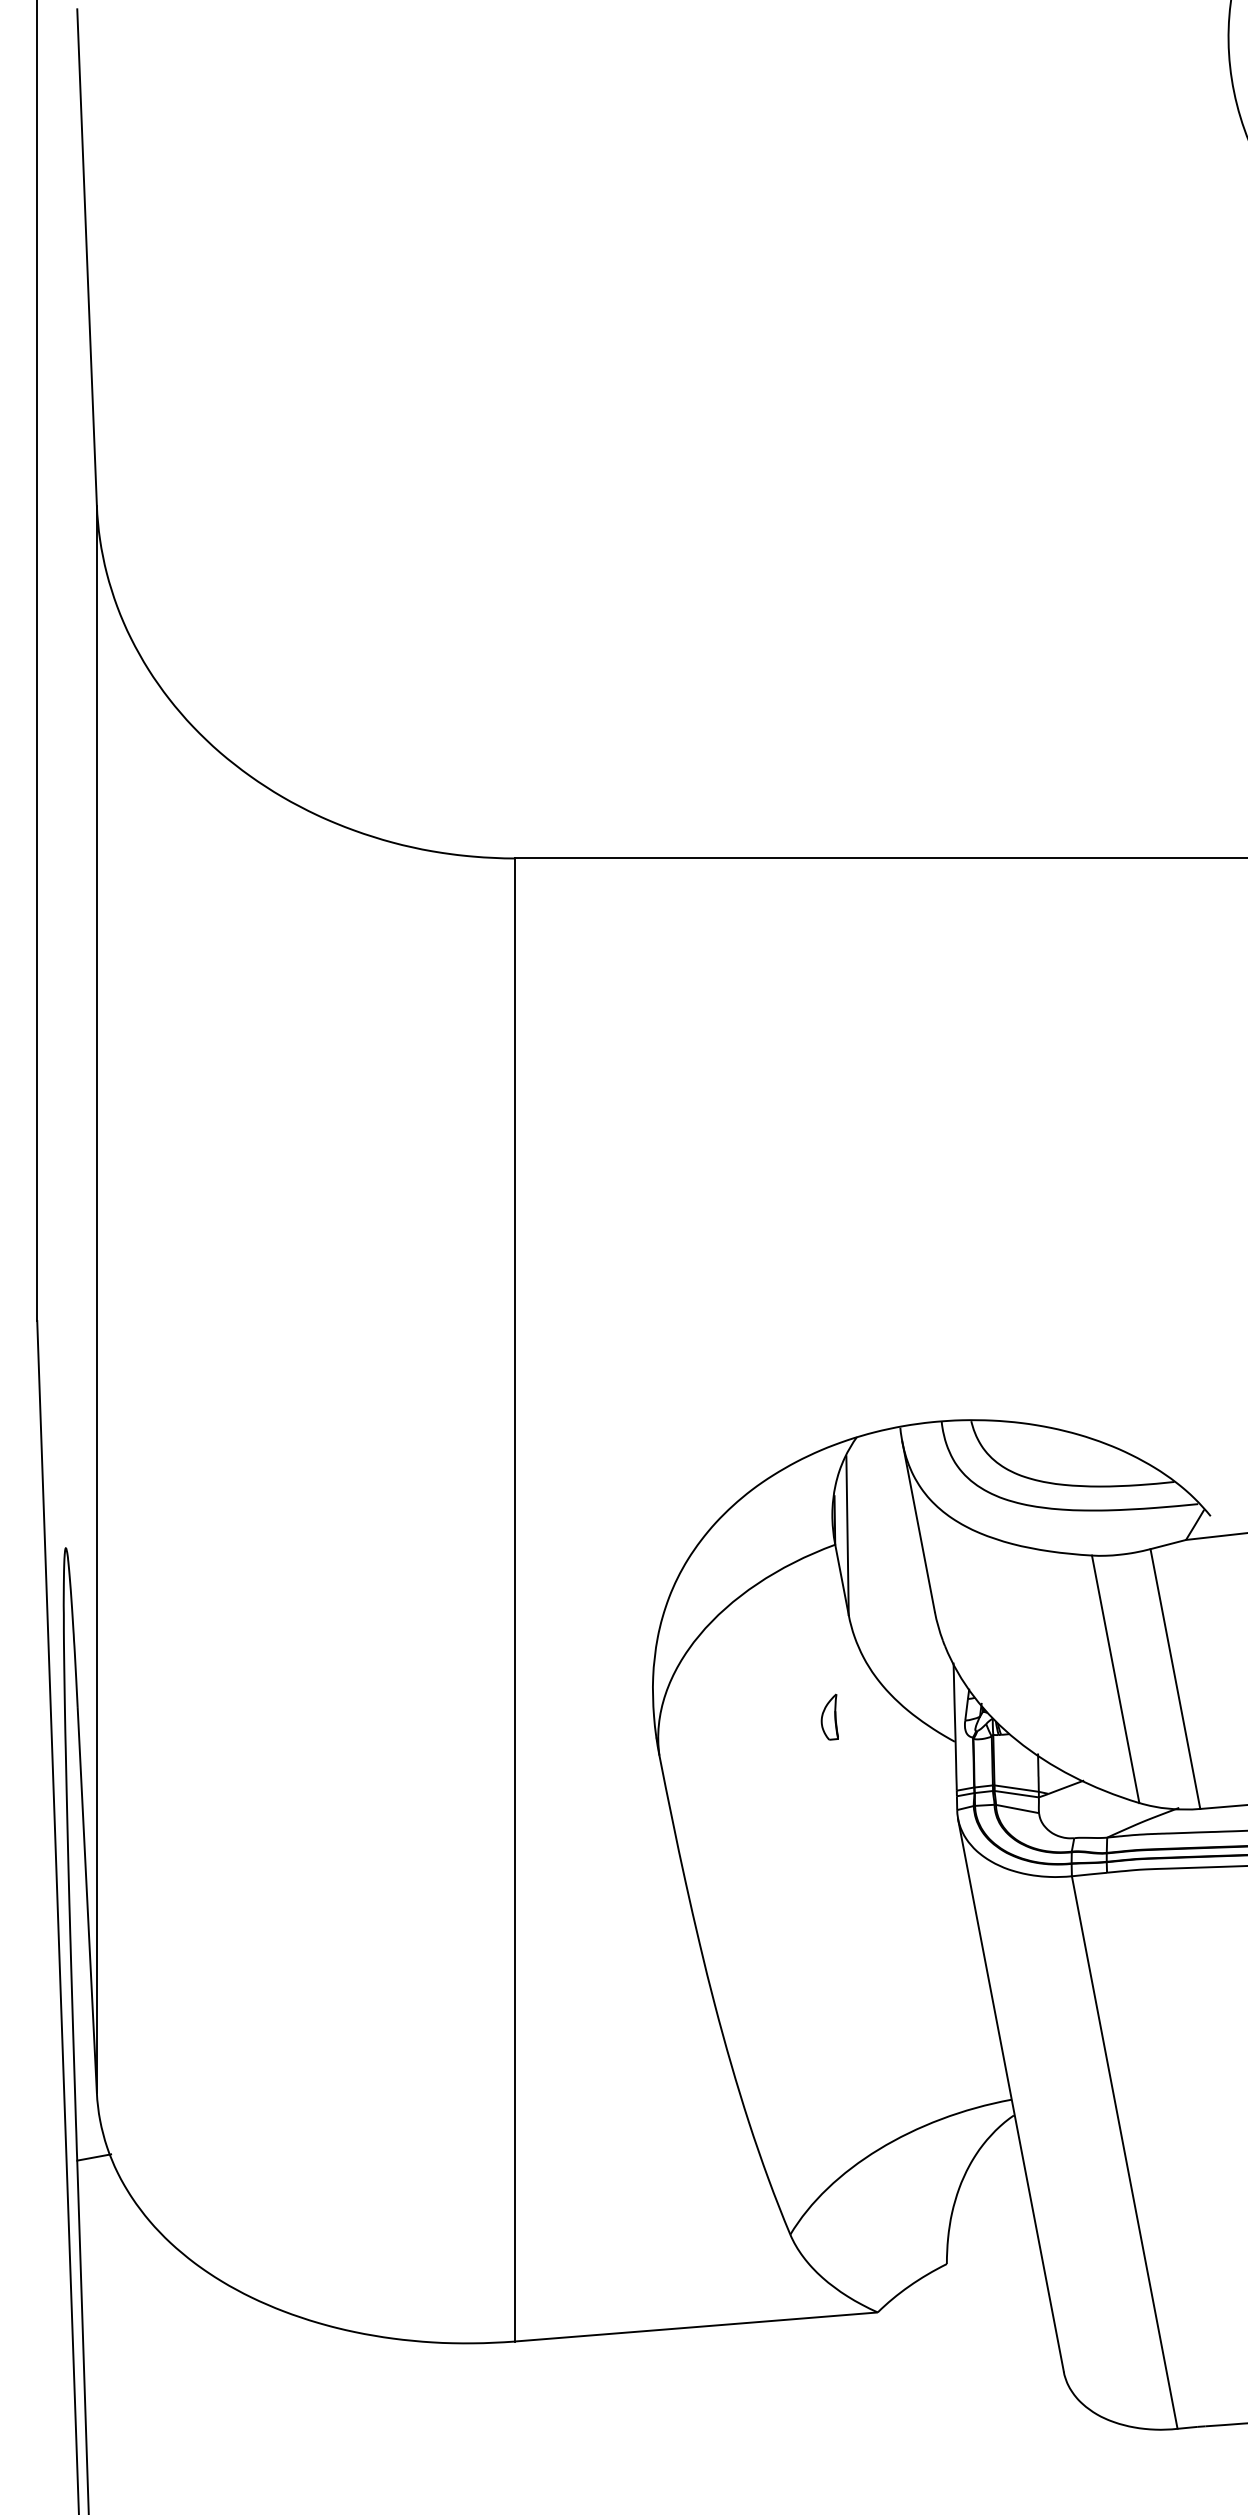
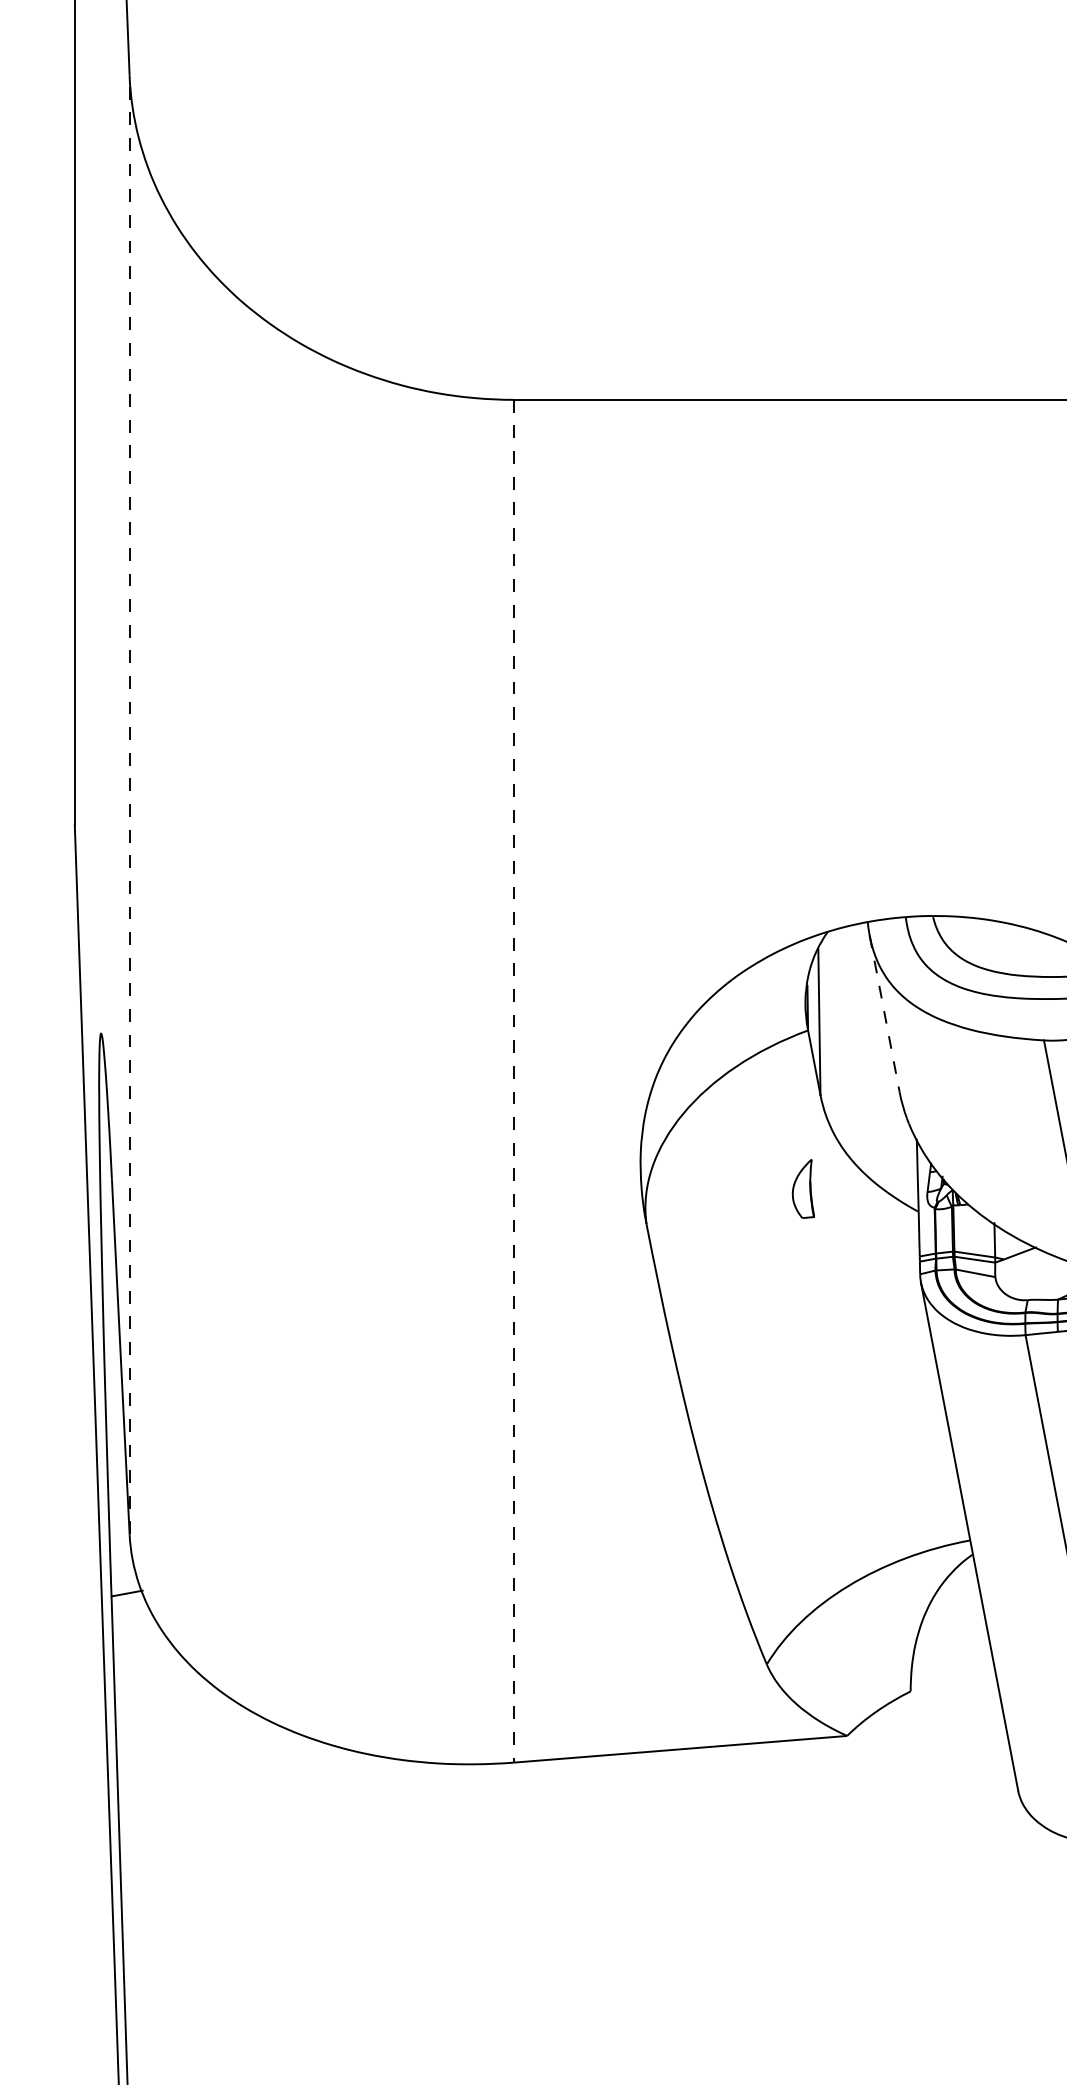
line: (96, 1299) -> (129, 805), solid -> dashed
line: (918, 1526) -> (884, 1013), solid -> dashed
line: (514, 1600) -> (513, 1081), solid -> dashed
part: (829, 1716) -> (802, 1188), size x1.4

